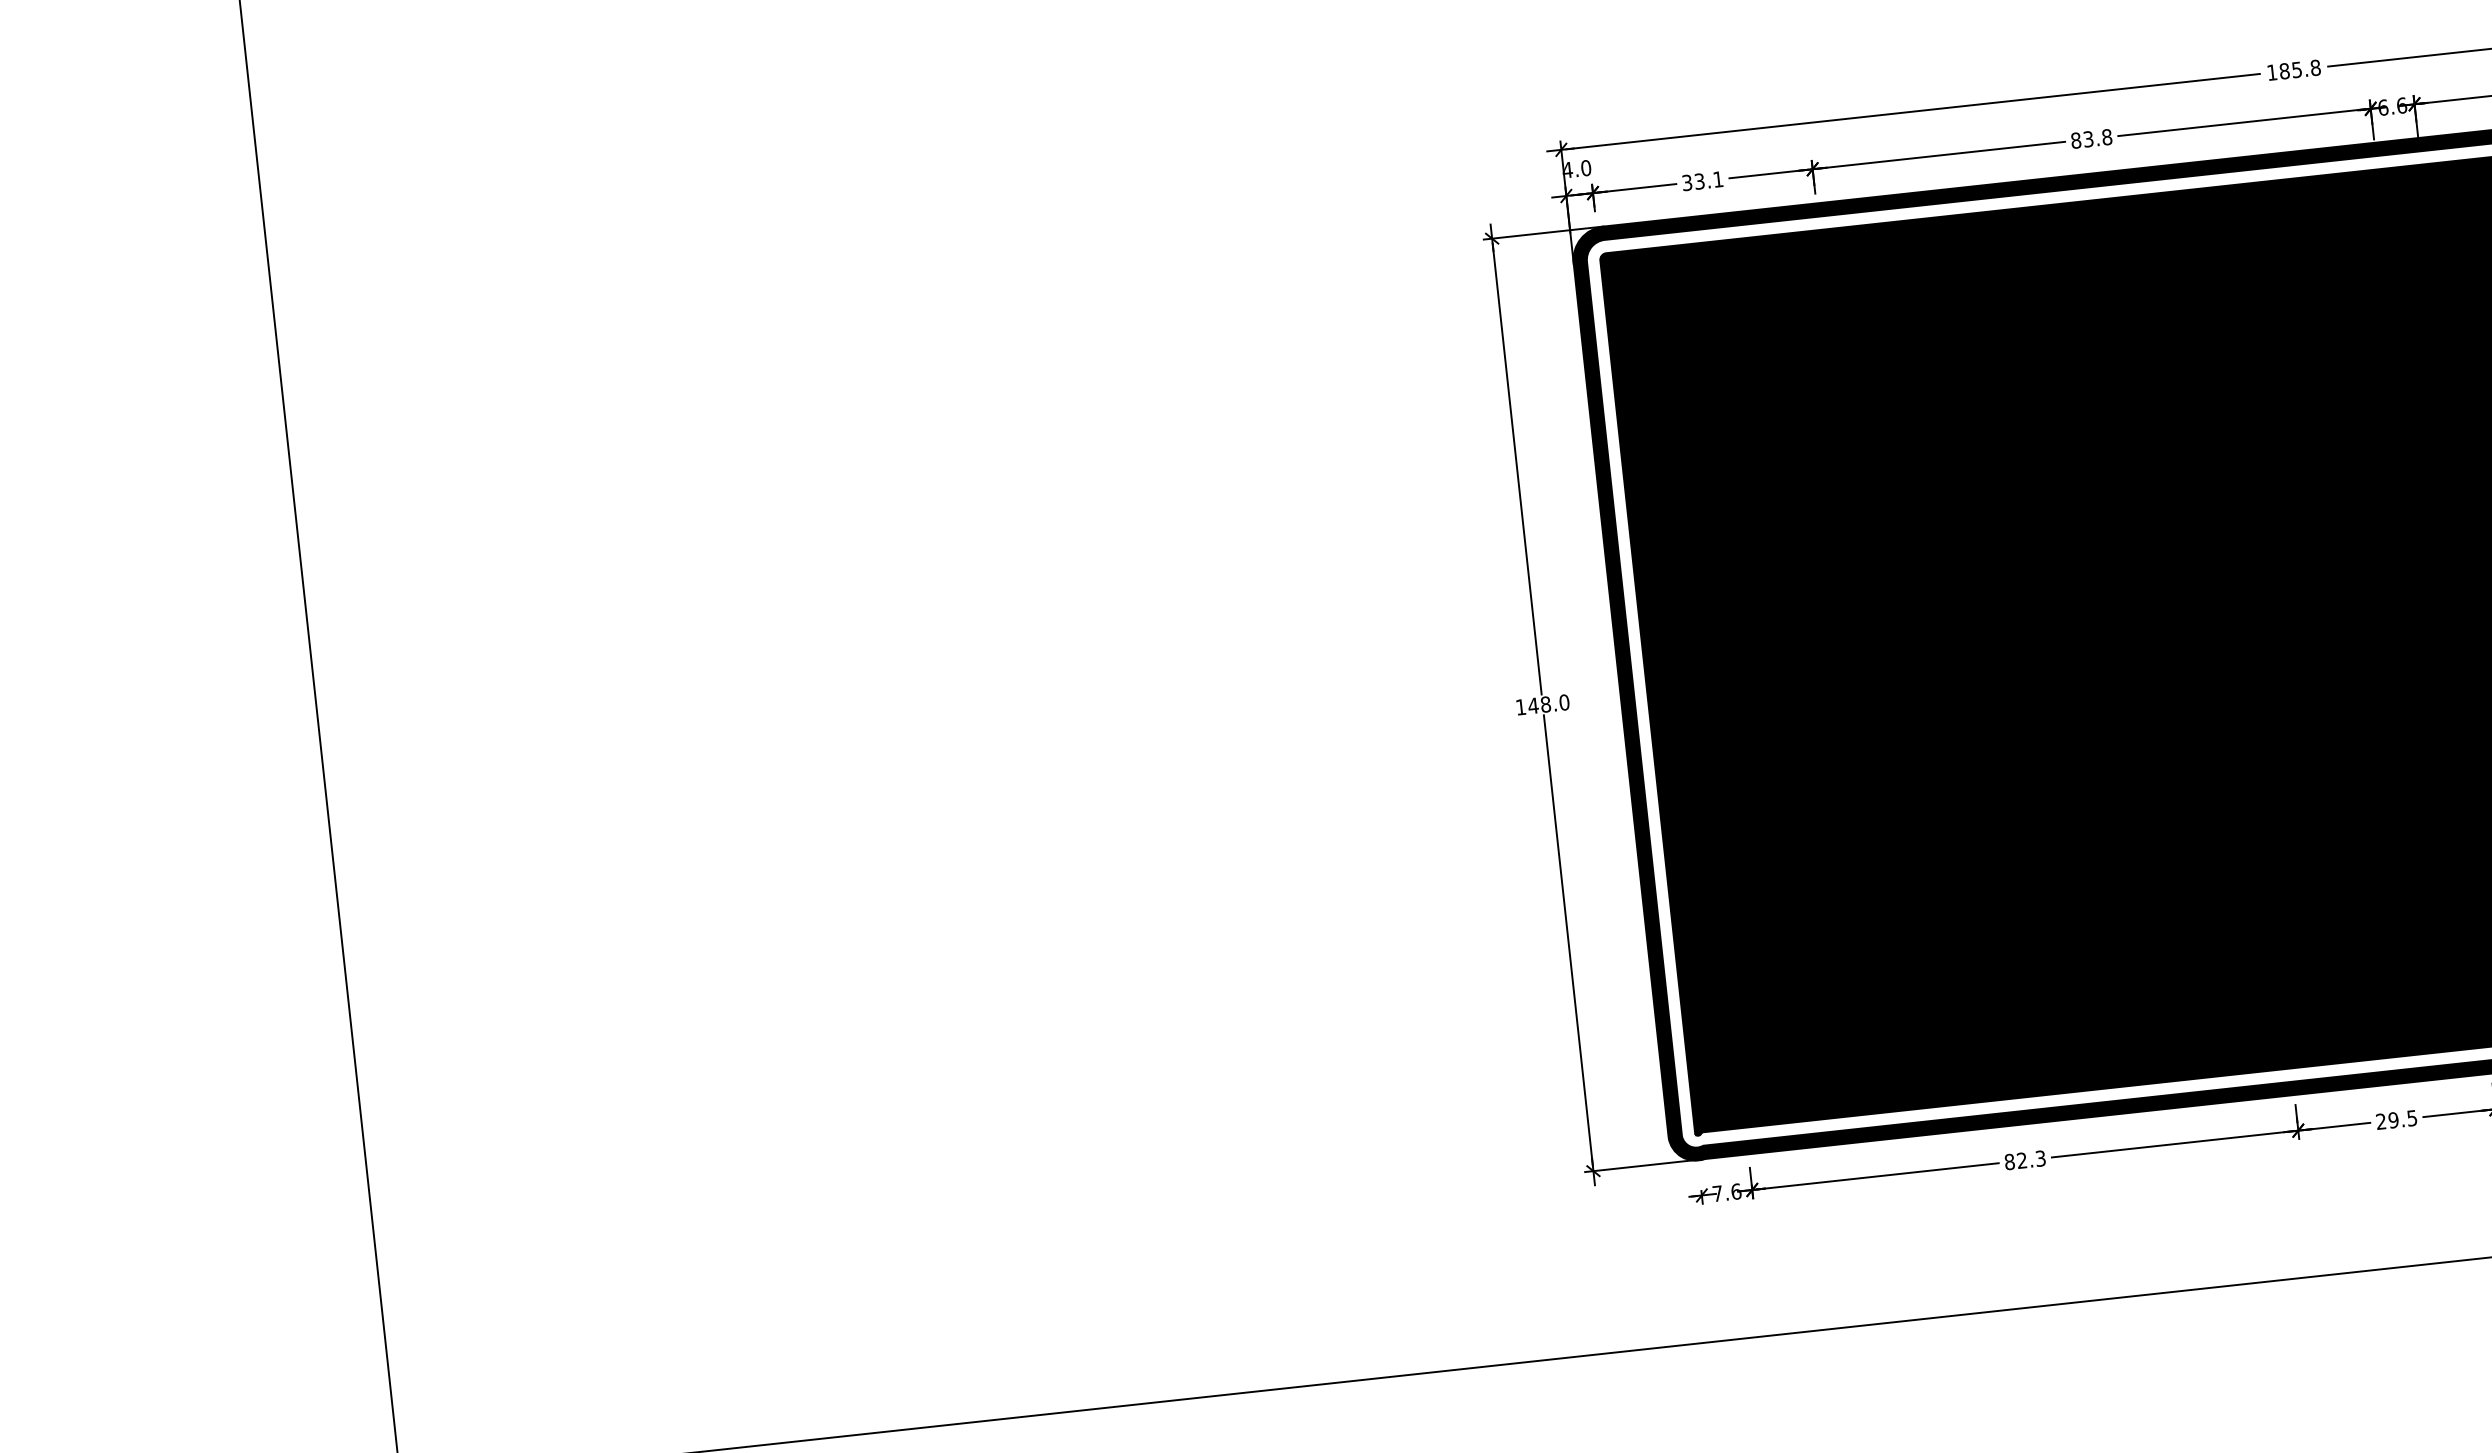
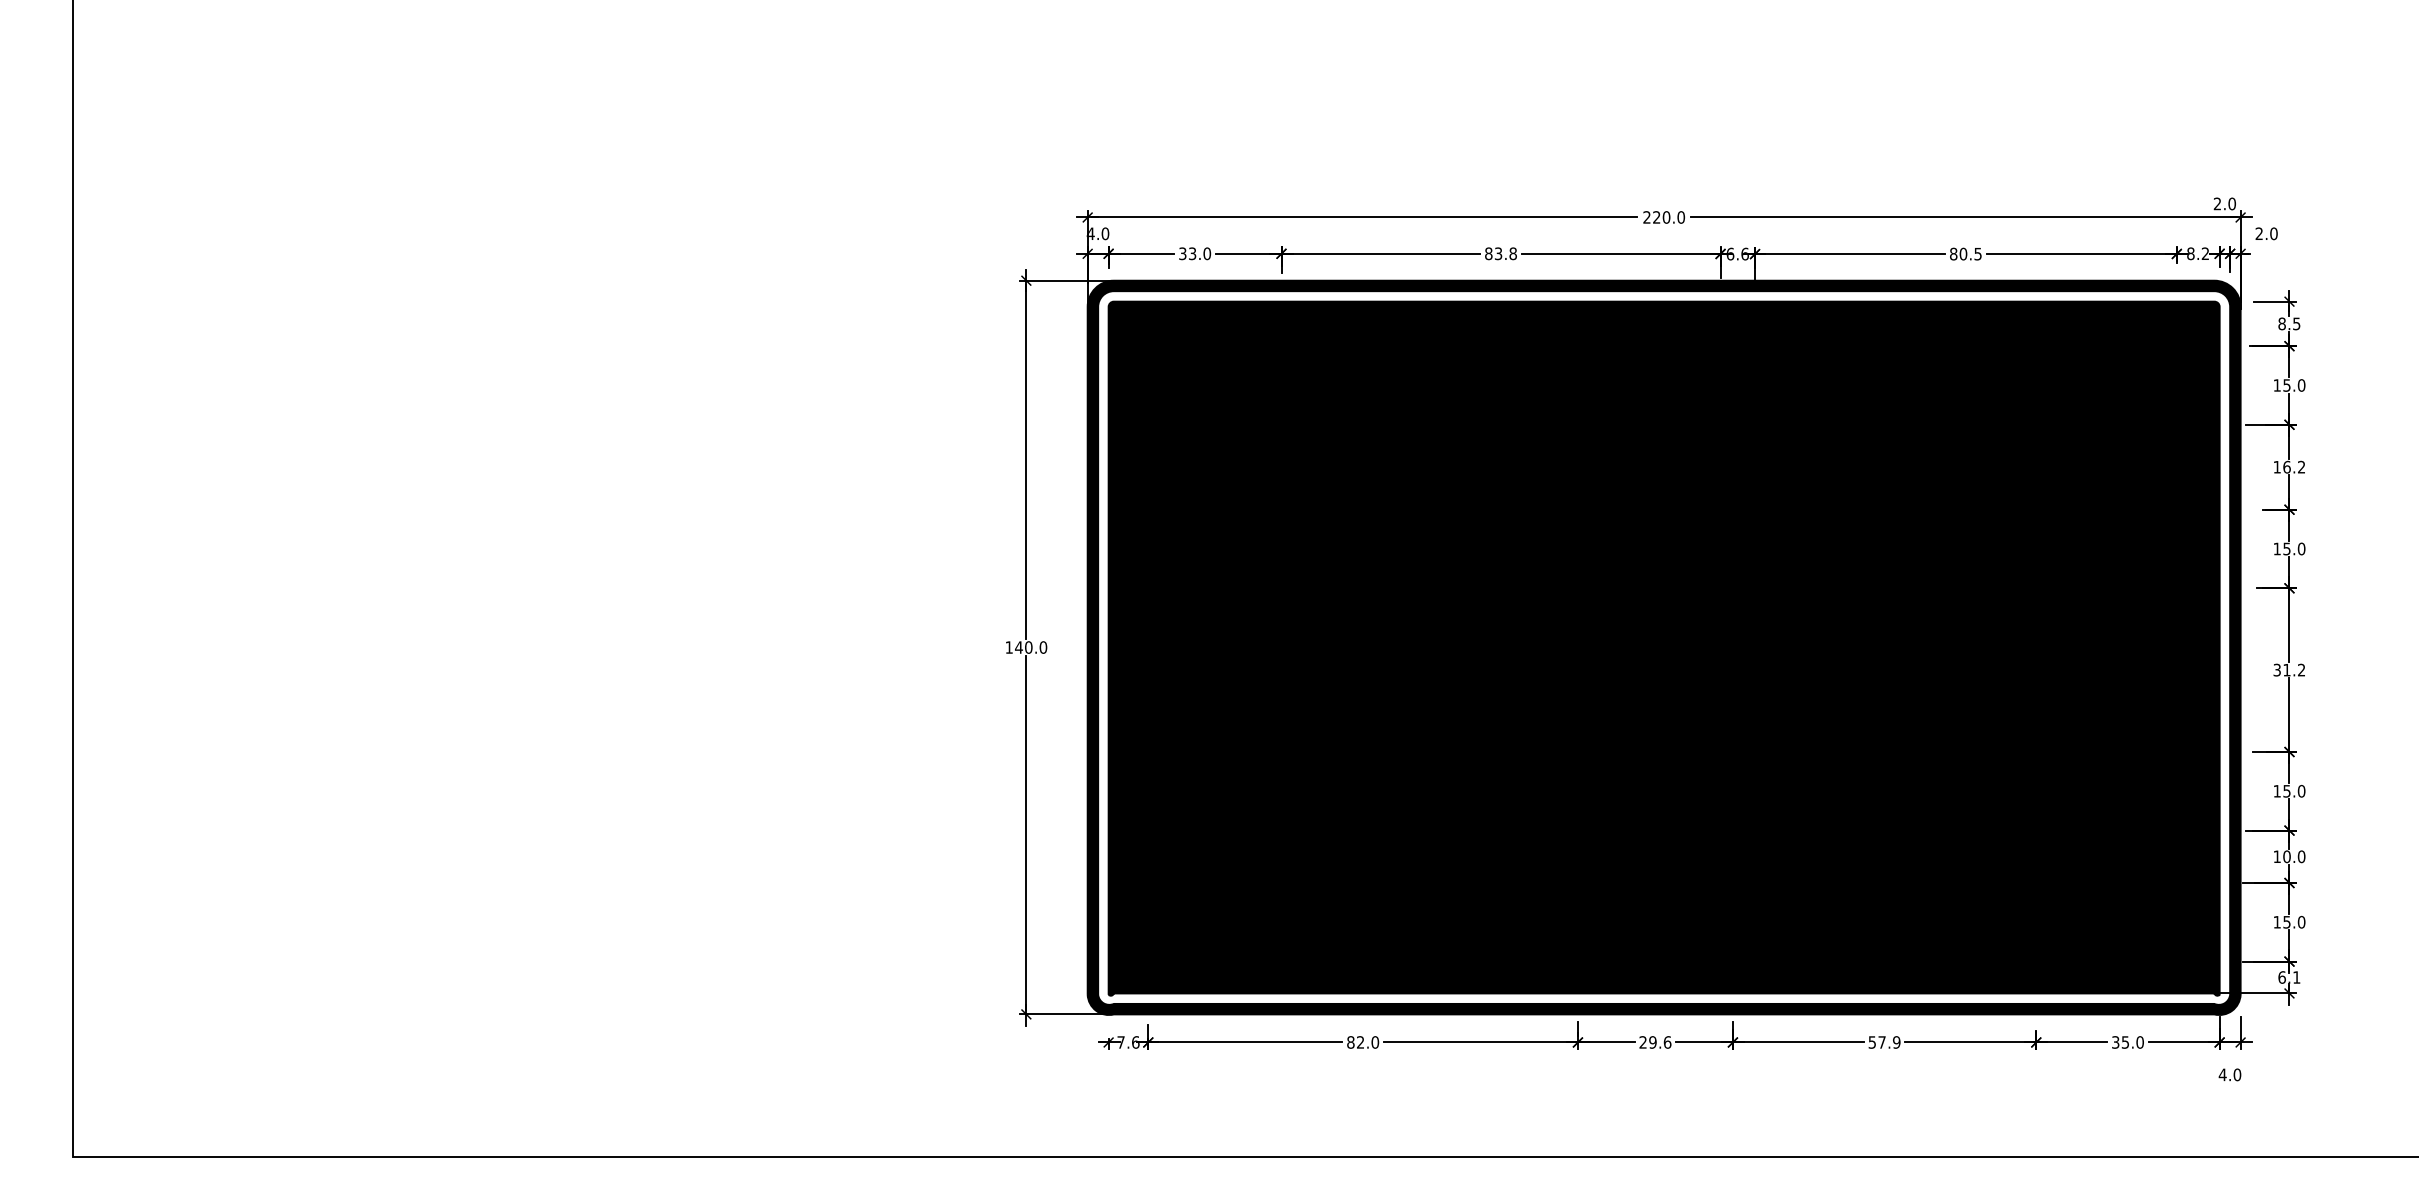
text: (2294, 70) -> (1664, 217), 185.8 -> 220.0
text: (1718, 179) -> (1207, 253), 33.1 -> 33.0
text: (1545, 704) -> (1028, 647), 148.0 -> 140.0
text: (2412, 1118) -> (1667, 1042), 29.5 -> 29.6
text: (2041, 1158) -> (1375, 1042), 82.3 -> 82.0

